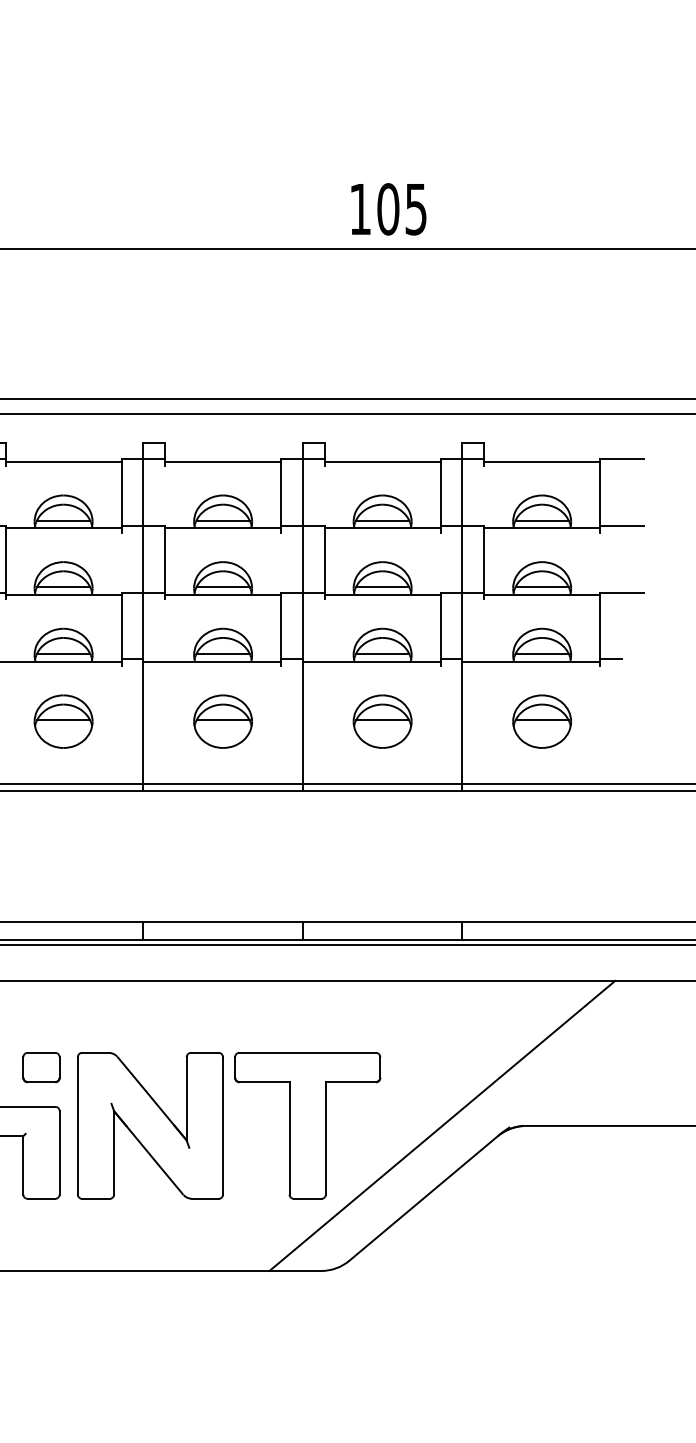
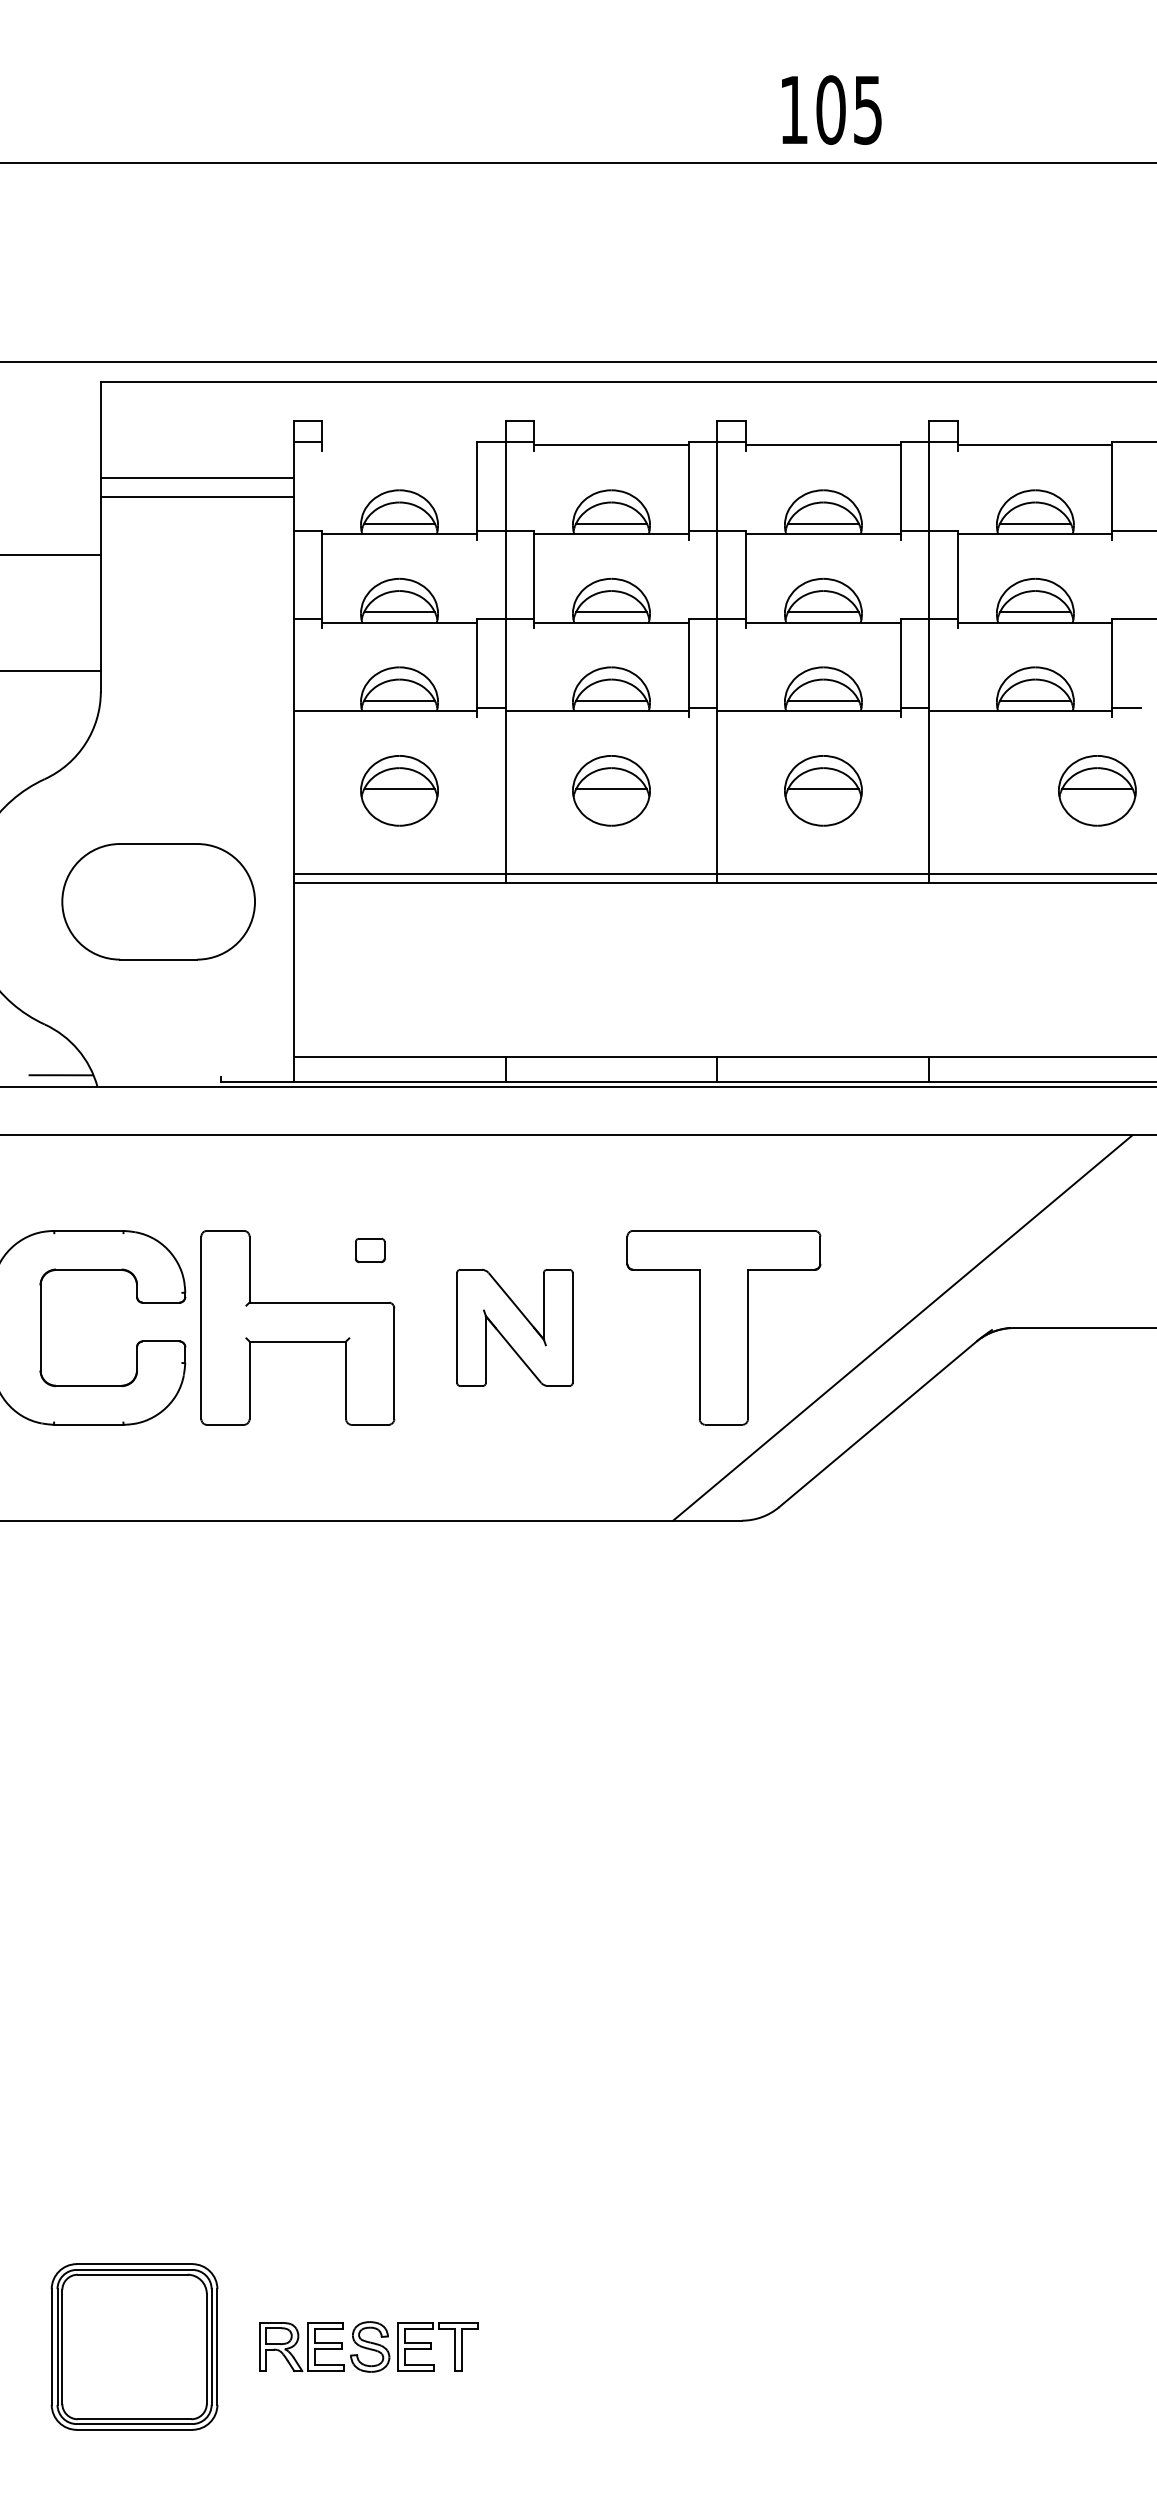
line: (63, 461) -> (399, 445), removed
part: (542, 721) -> (1097, 790), moved
part: (41, 1067) -> (370, 1250), size x0.6
part: (150, 1125) -> (514, 1327), size x0.6

